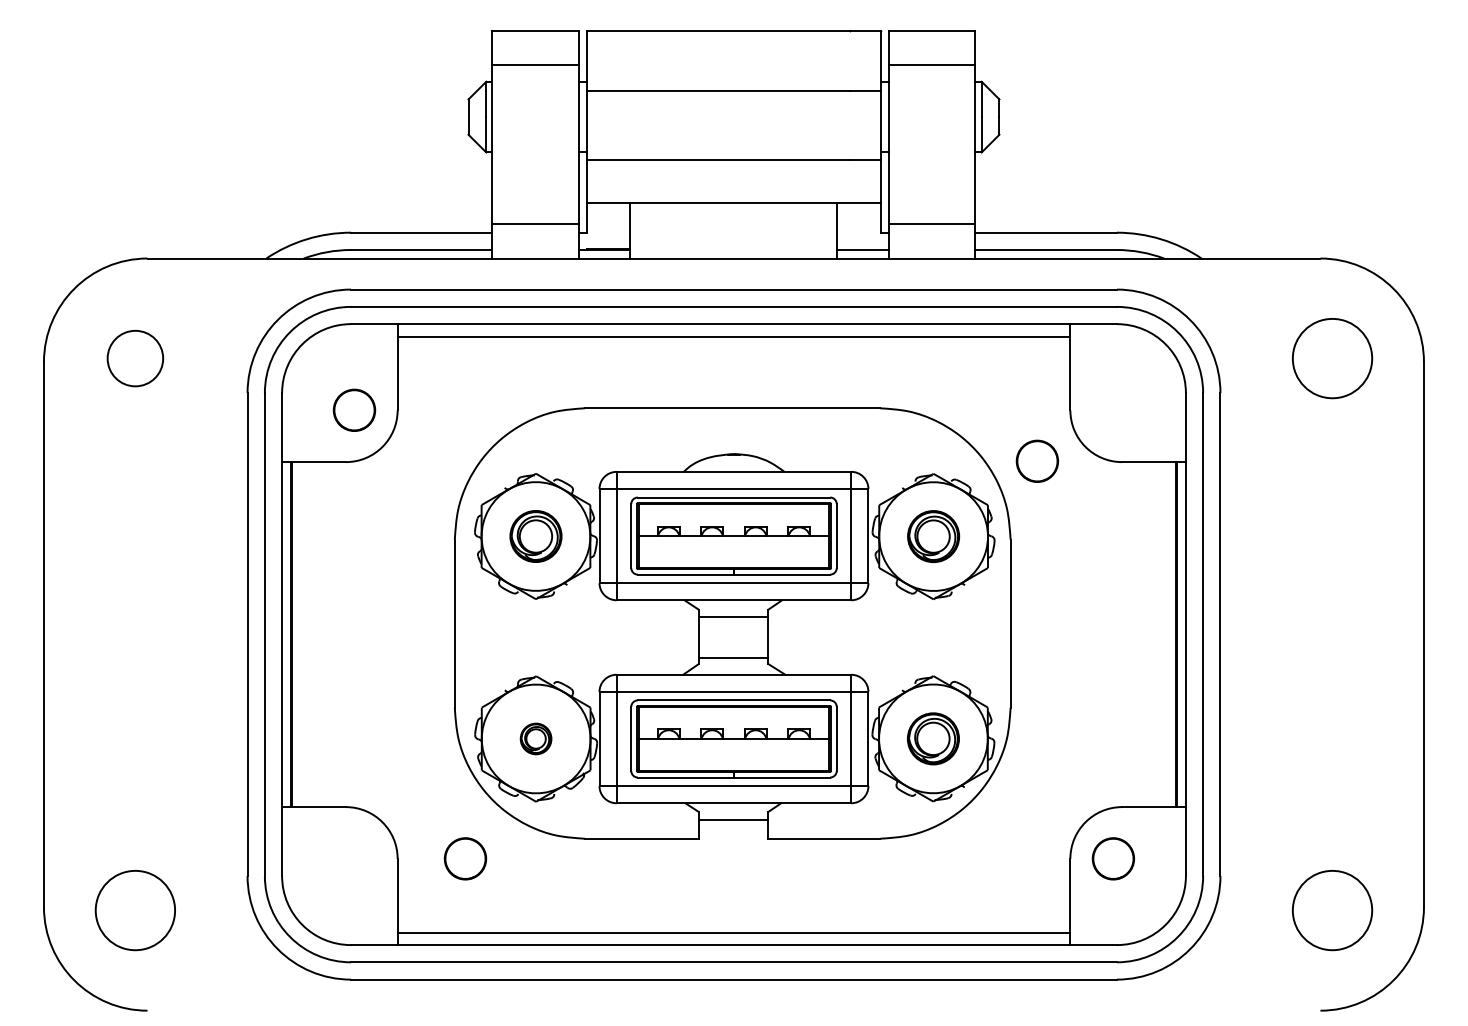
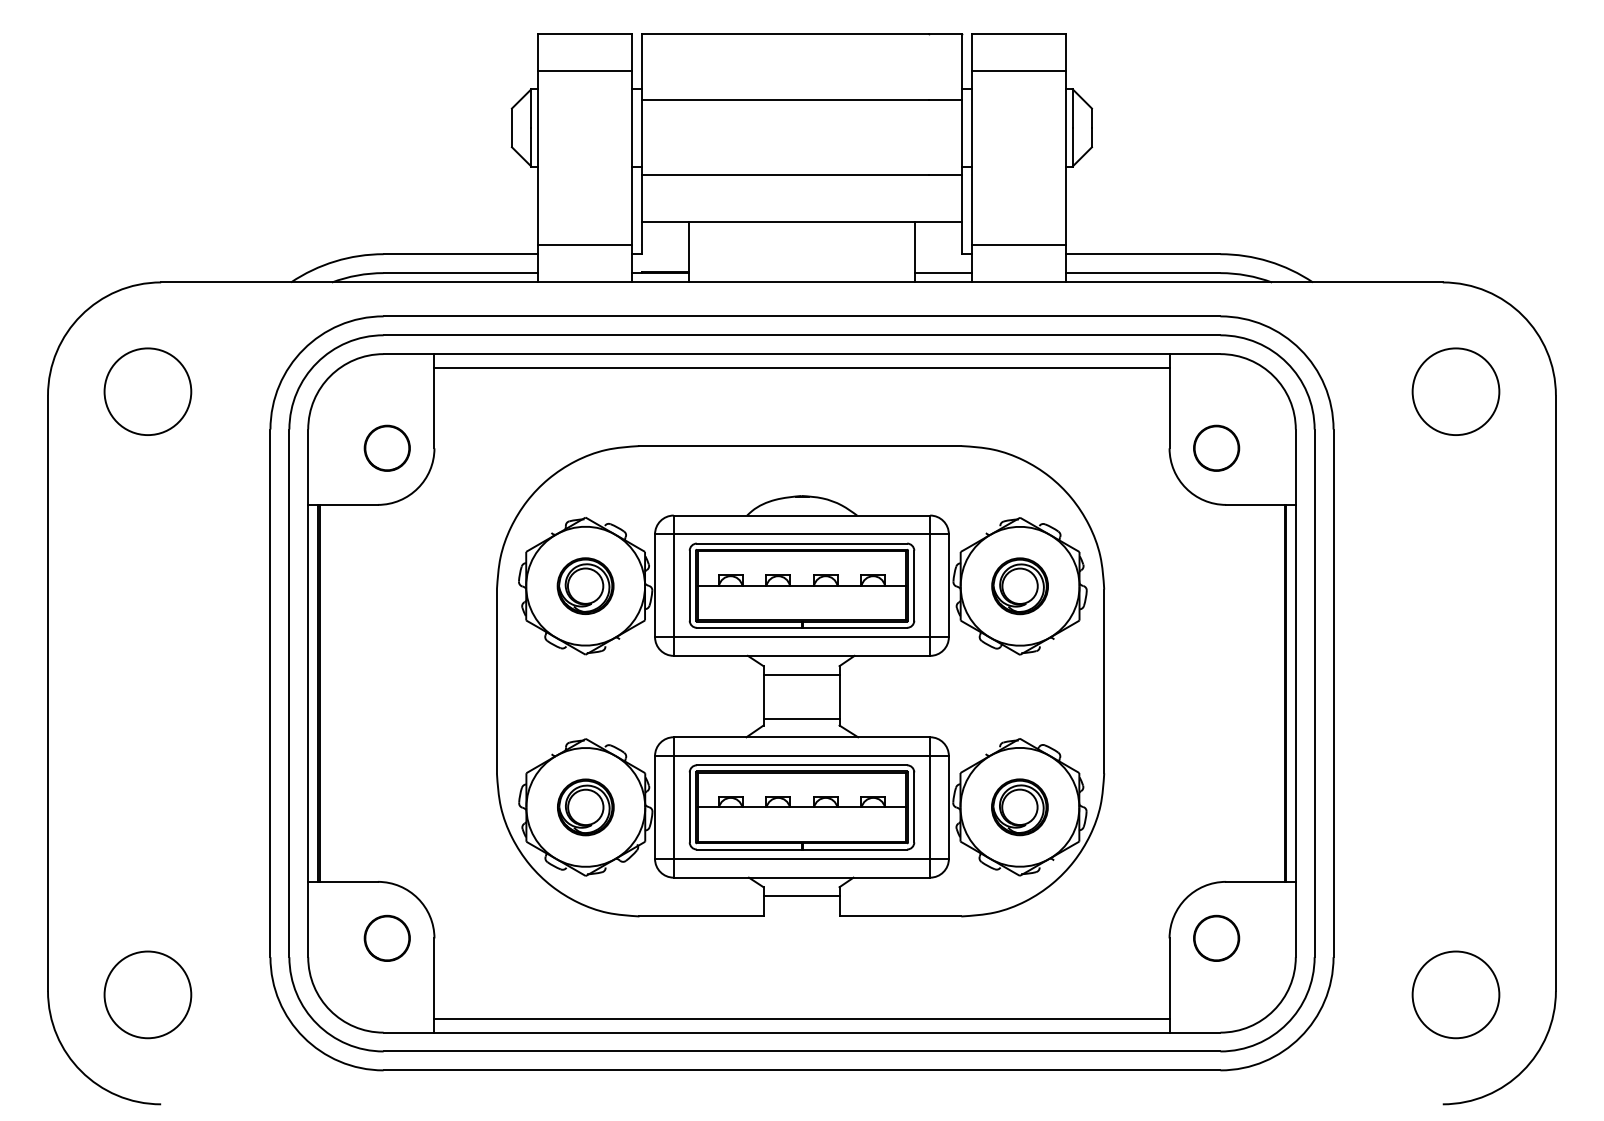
circle: (135, 358) -> (148, 391), size x1.43
circle: (1036, 460) -> (1215, 447), moved
part: (535, 738) -> (585, 806), size x1.67
part: (465, 858) -> (387, 938), moved

